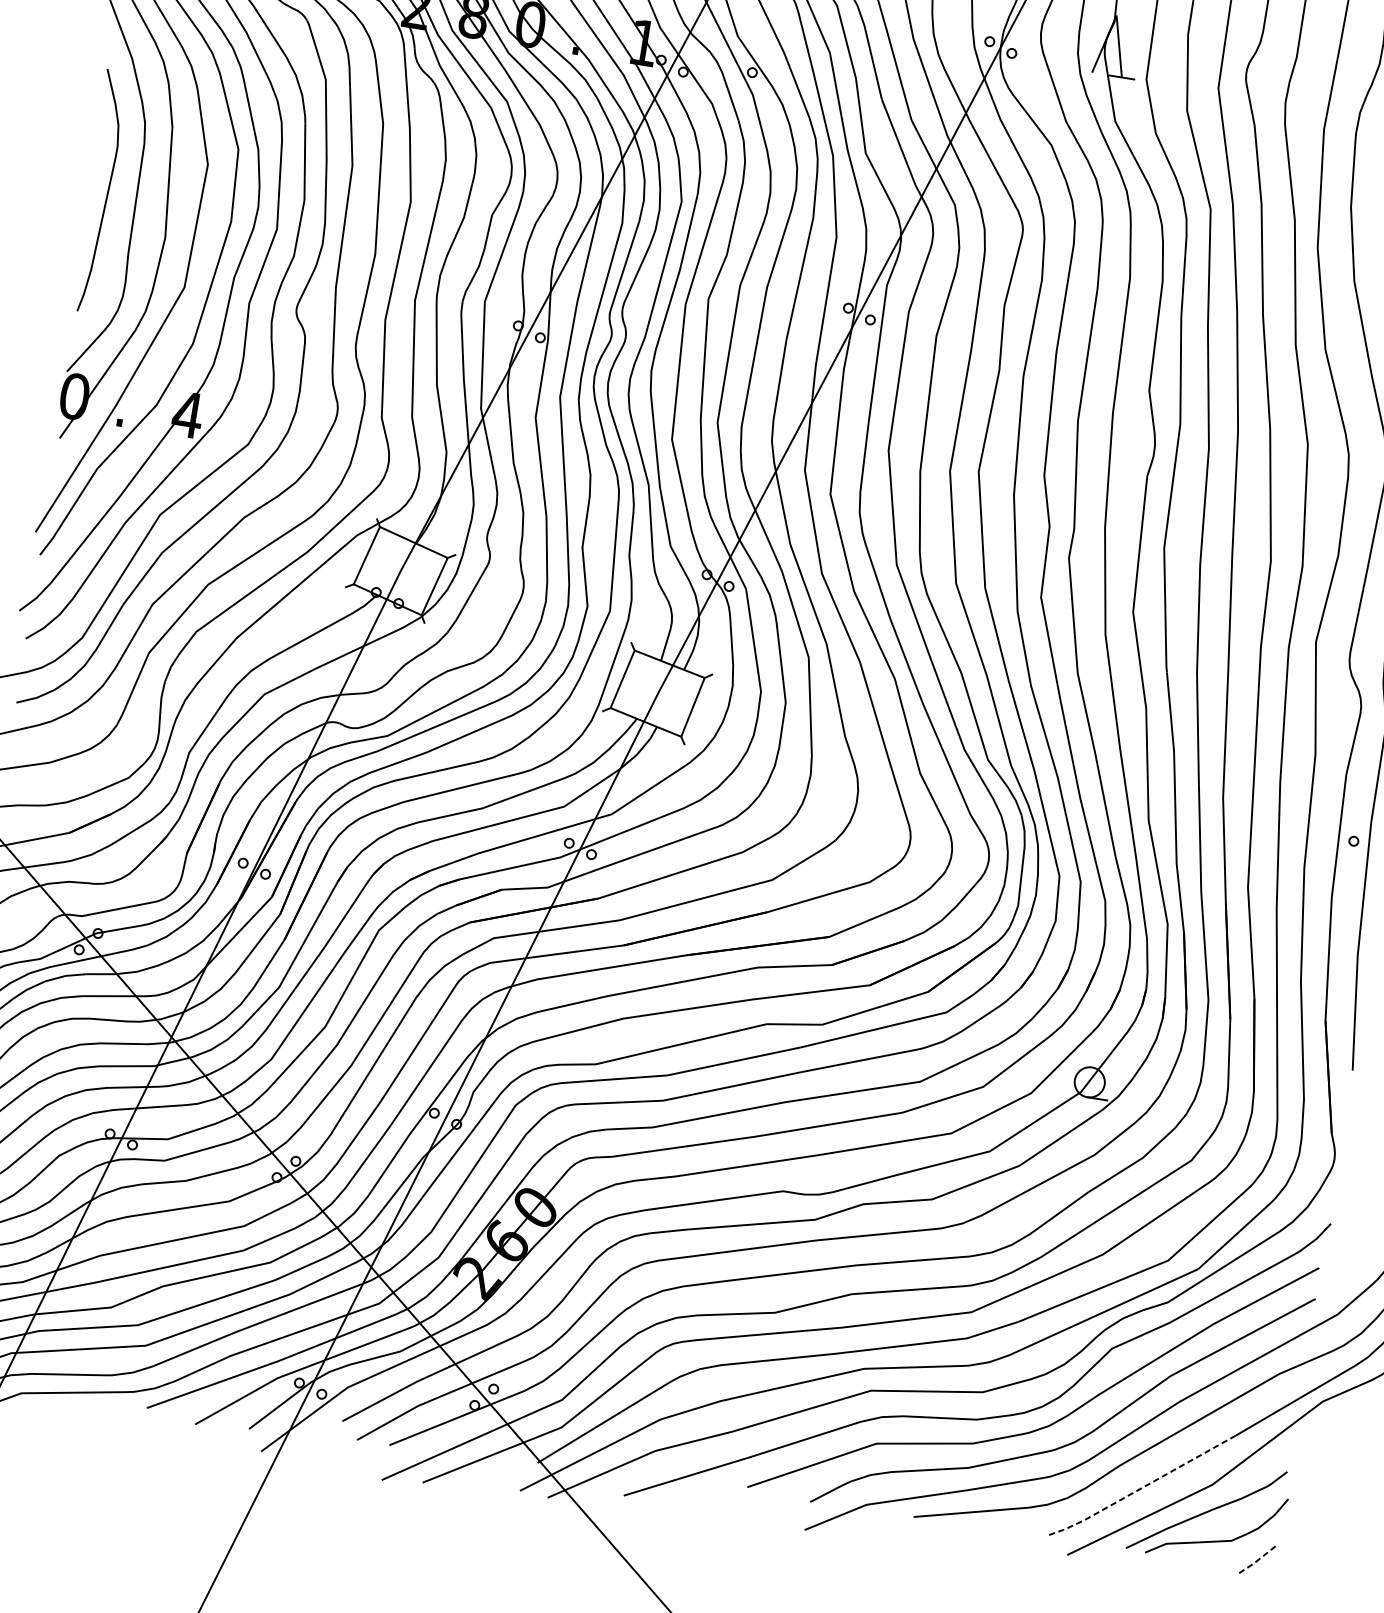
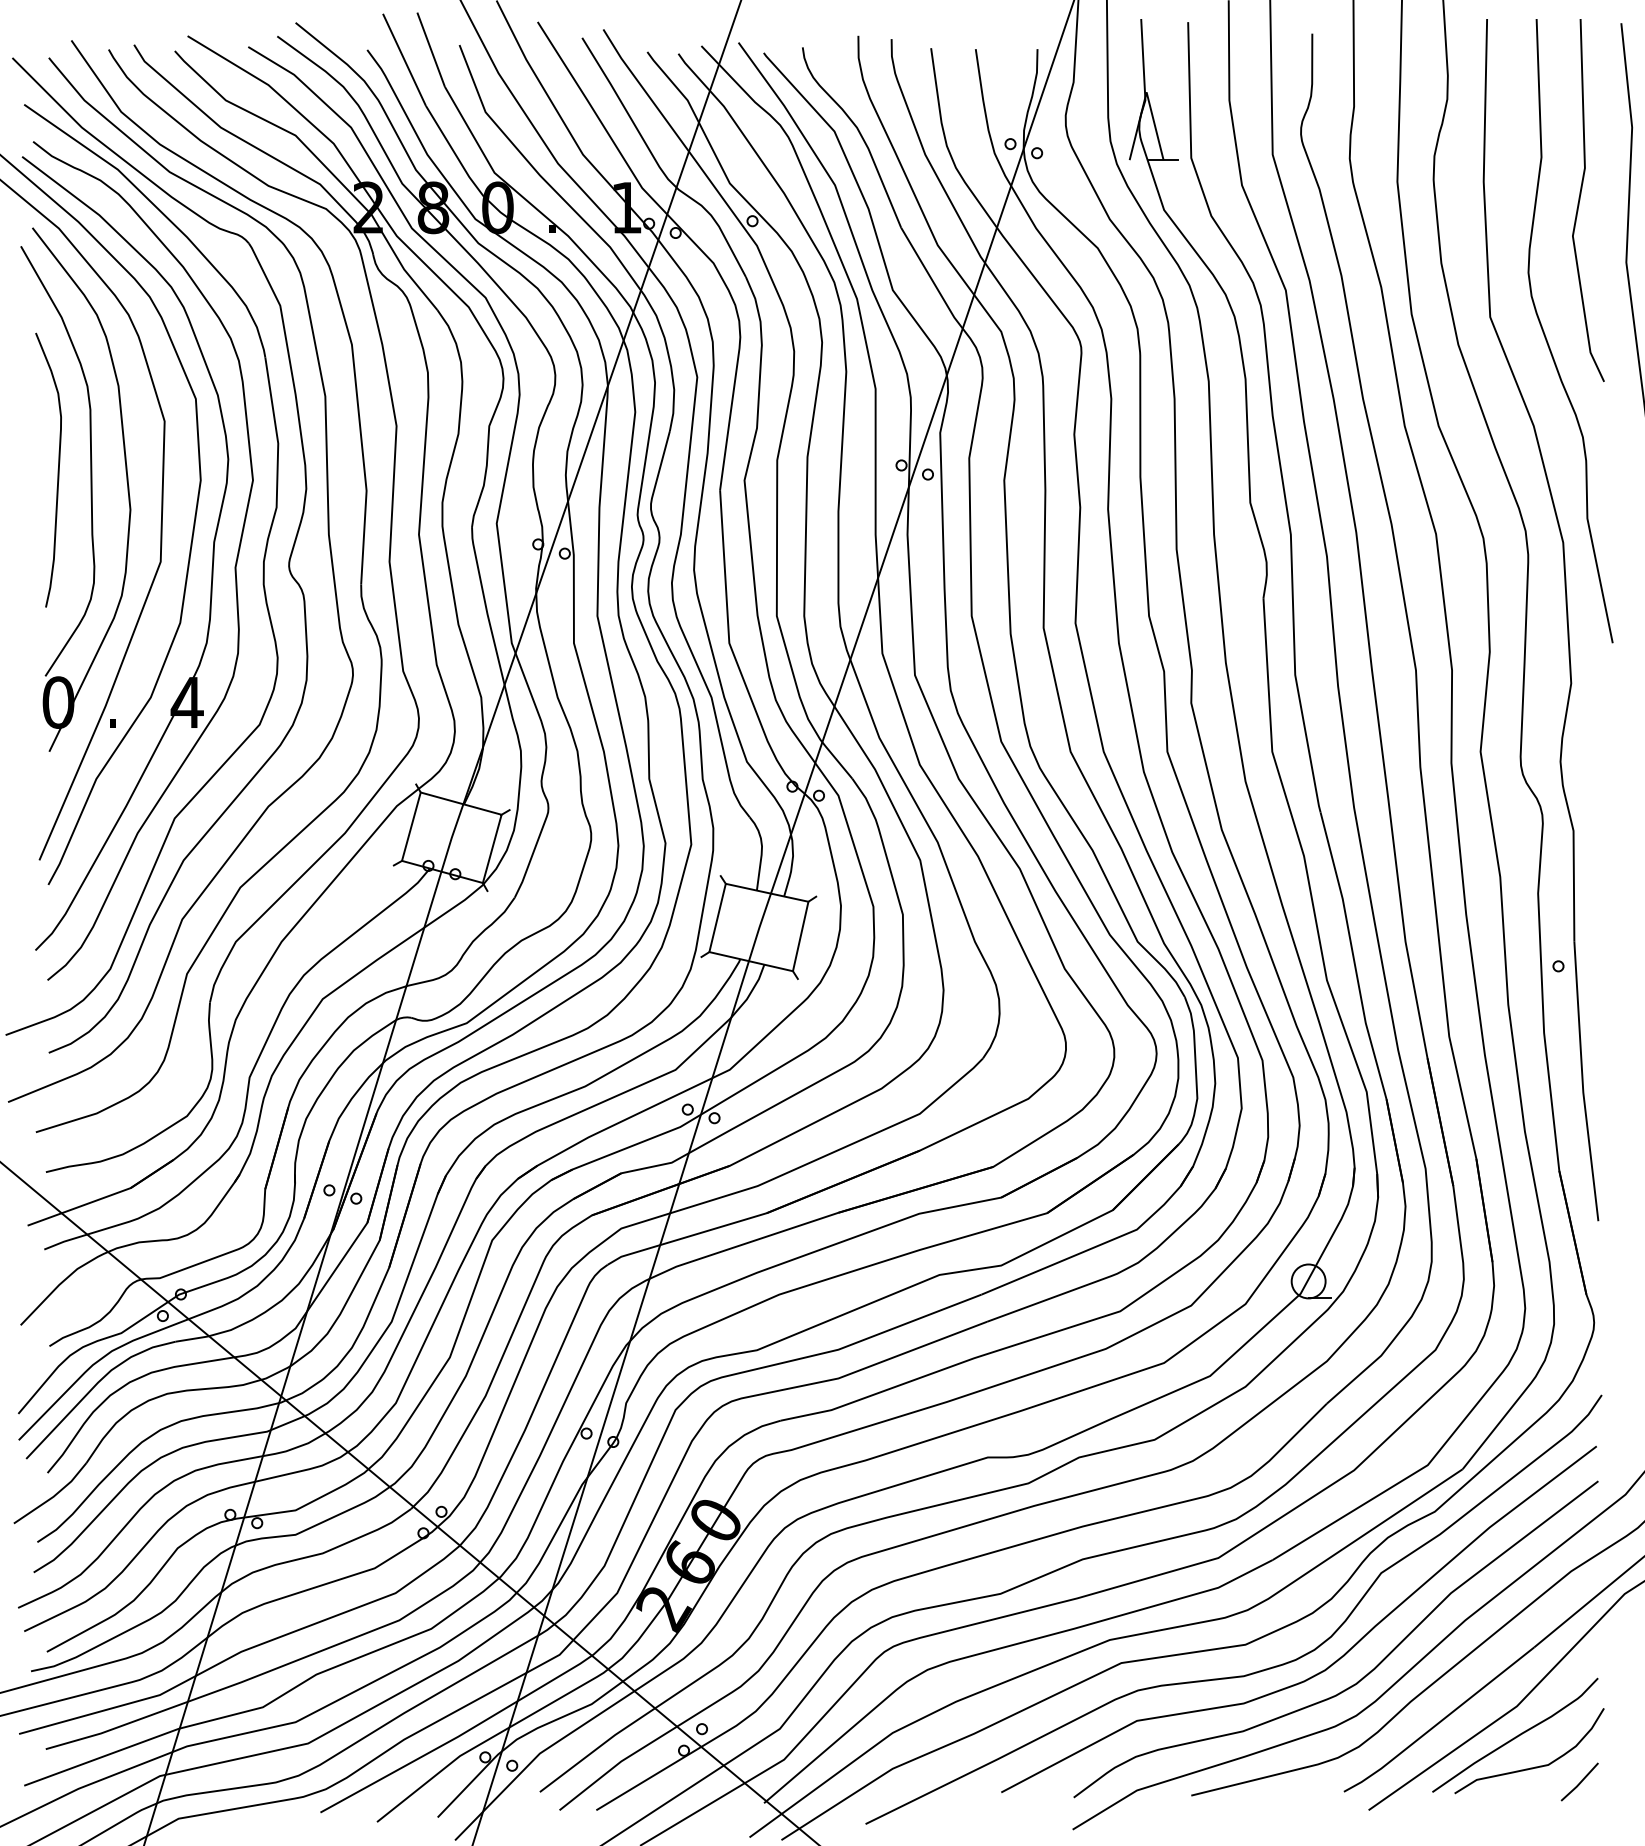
line: (1141, 1488) -> (1439, 1722), dashed -> solid
line: (1256, 1561) -> (1579, 1783), dashed -> solid

